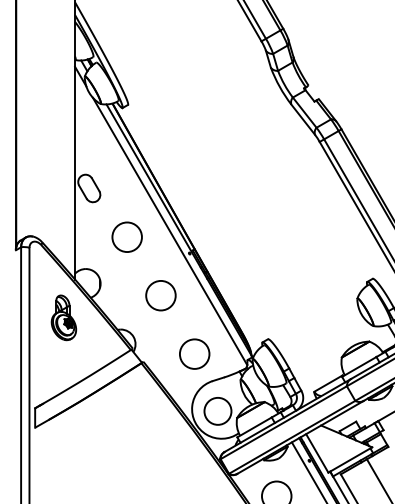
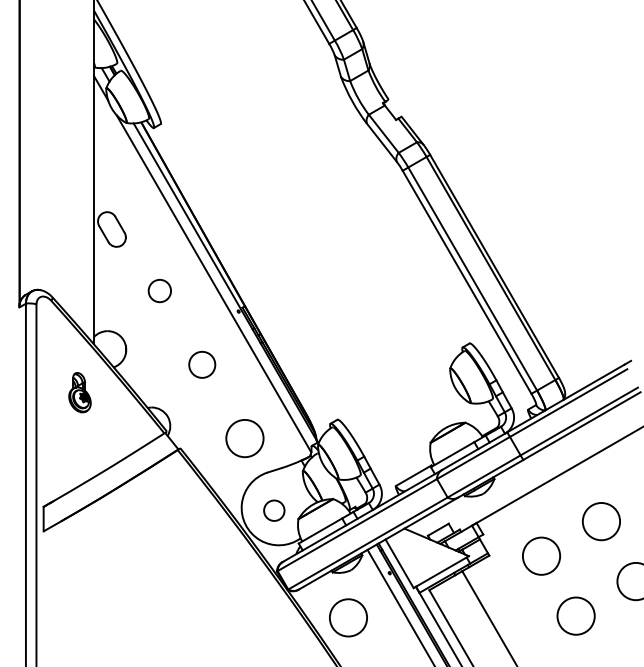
circle: (126, 236) -> (159, 290), size x0.6
circle: (160, 295) -> (201, 364), size x0.7
part: (63, 317) -> (79, 392), size x0.7
circle: (218, 411) -> (274, 510), size x0.6

